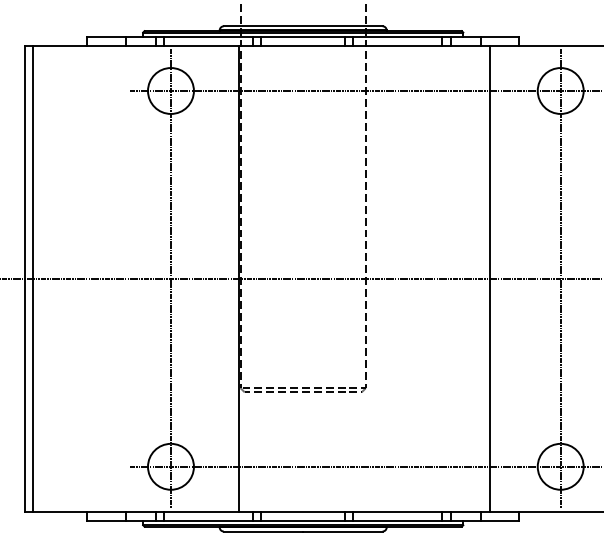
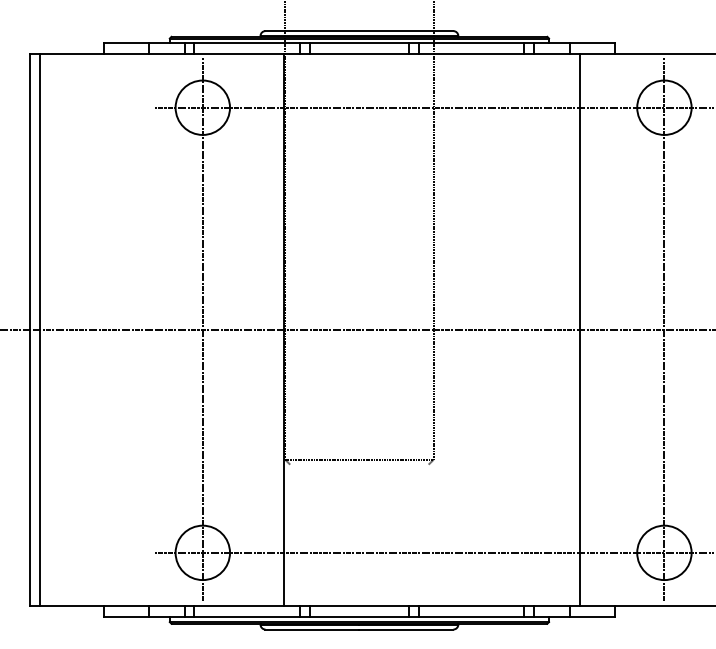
line: (303, 392) -> (359, 464), removed

